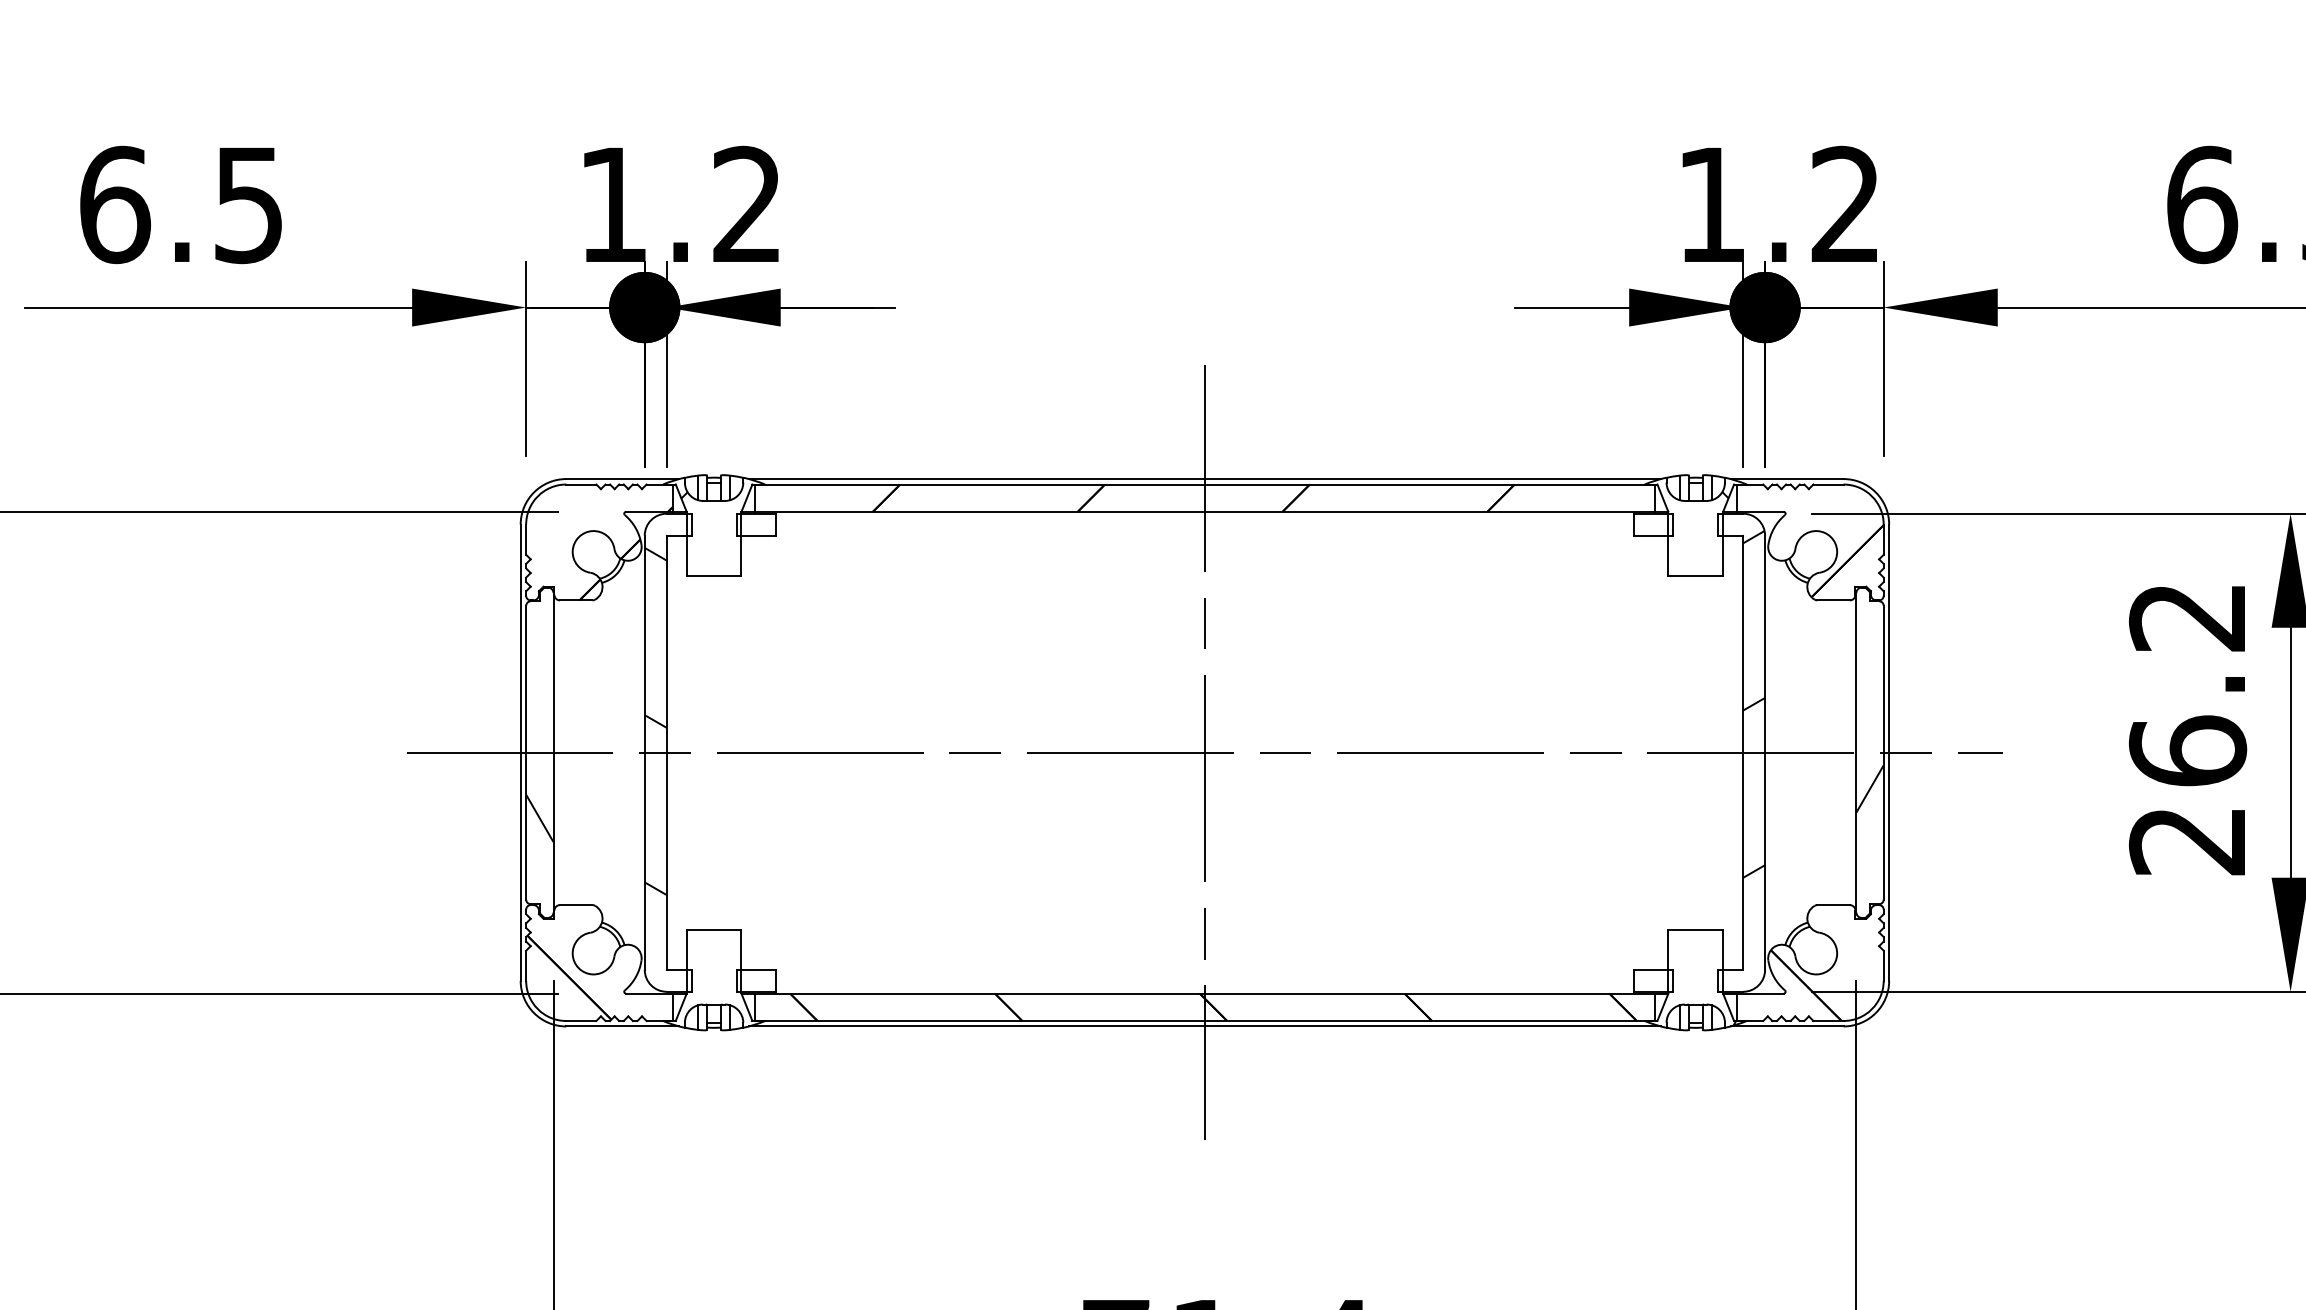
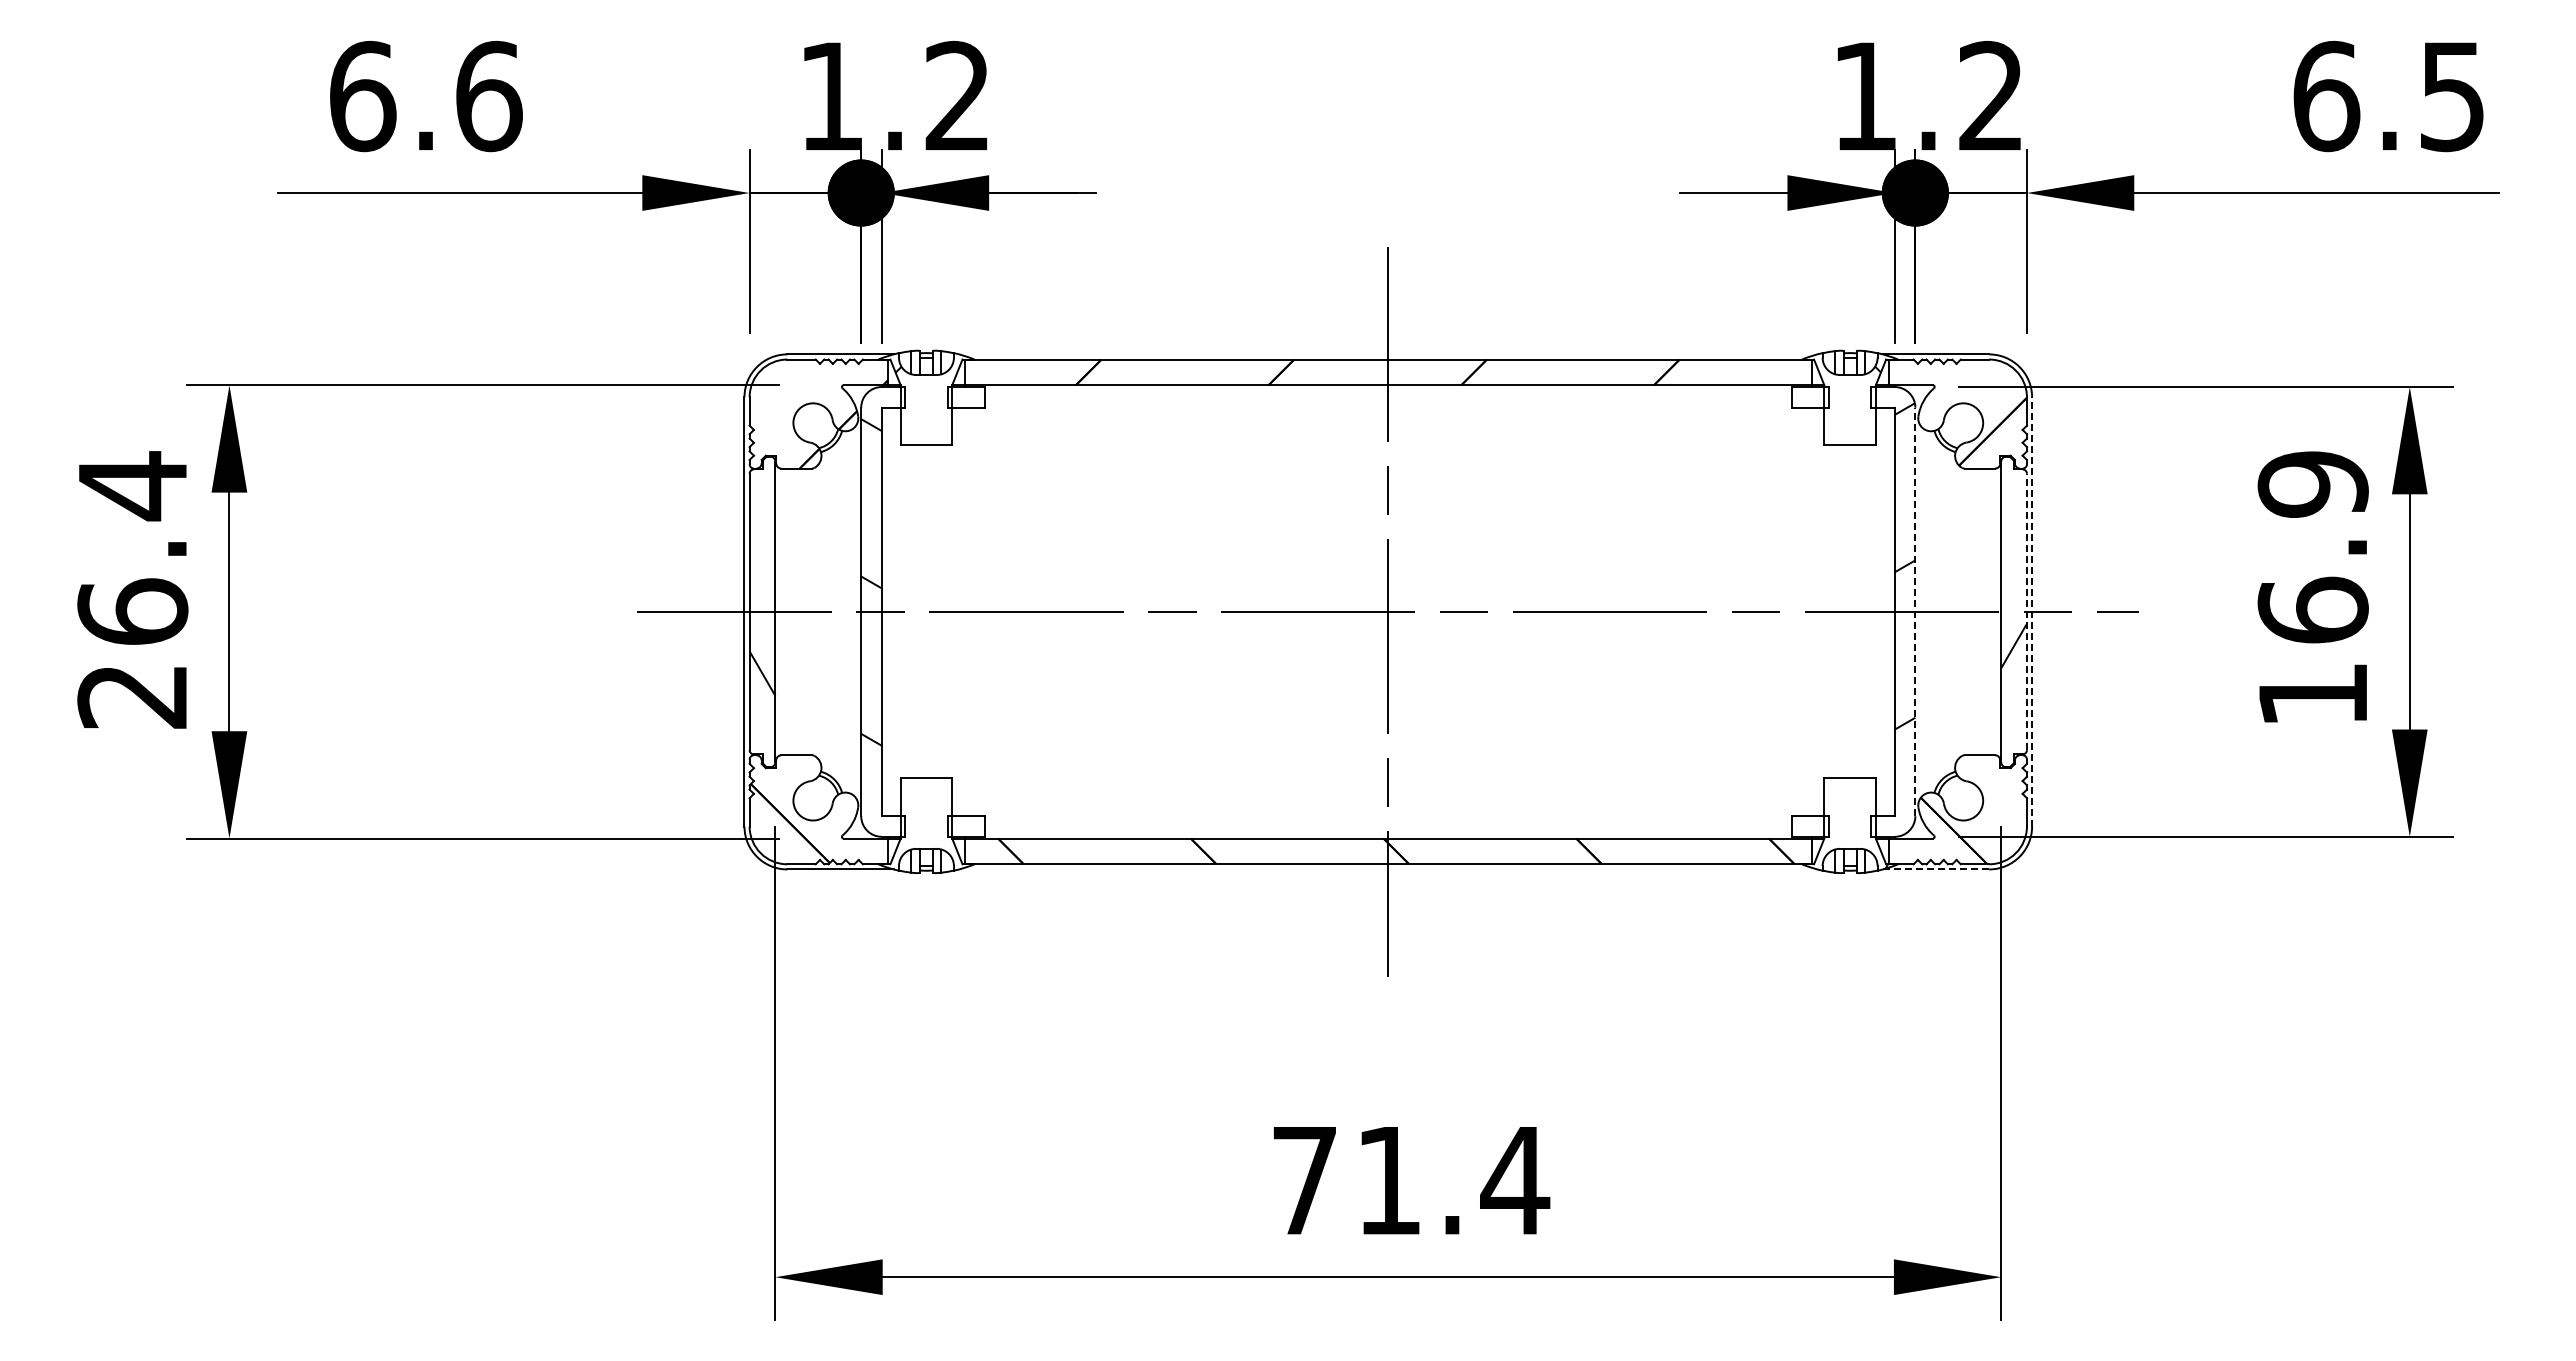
text: (249, 204) -> (489, 96), 6.5 -> 6.6
line: (1205, 479) -> (1388, 354), removed
text: (2187, 728) -> (2312, 589), 26.2 -> 16.9
line: (1765, 752) -> (1915, 611), solid -> dashed
line: (1883, 752) -> (2026, 611), solid -> dashed
line: (1889, 752) -> (2032, 611), solid -> dashed
line: (1205, 1026) -> (1388, 869), removed
line: (1787, 1026) -> (1936, 869), solid -> dashed

